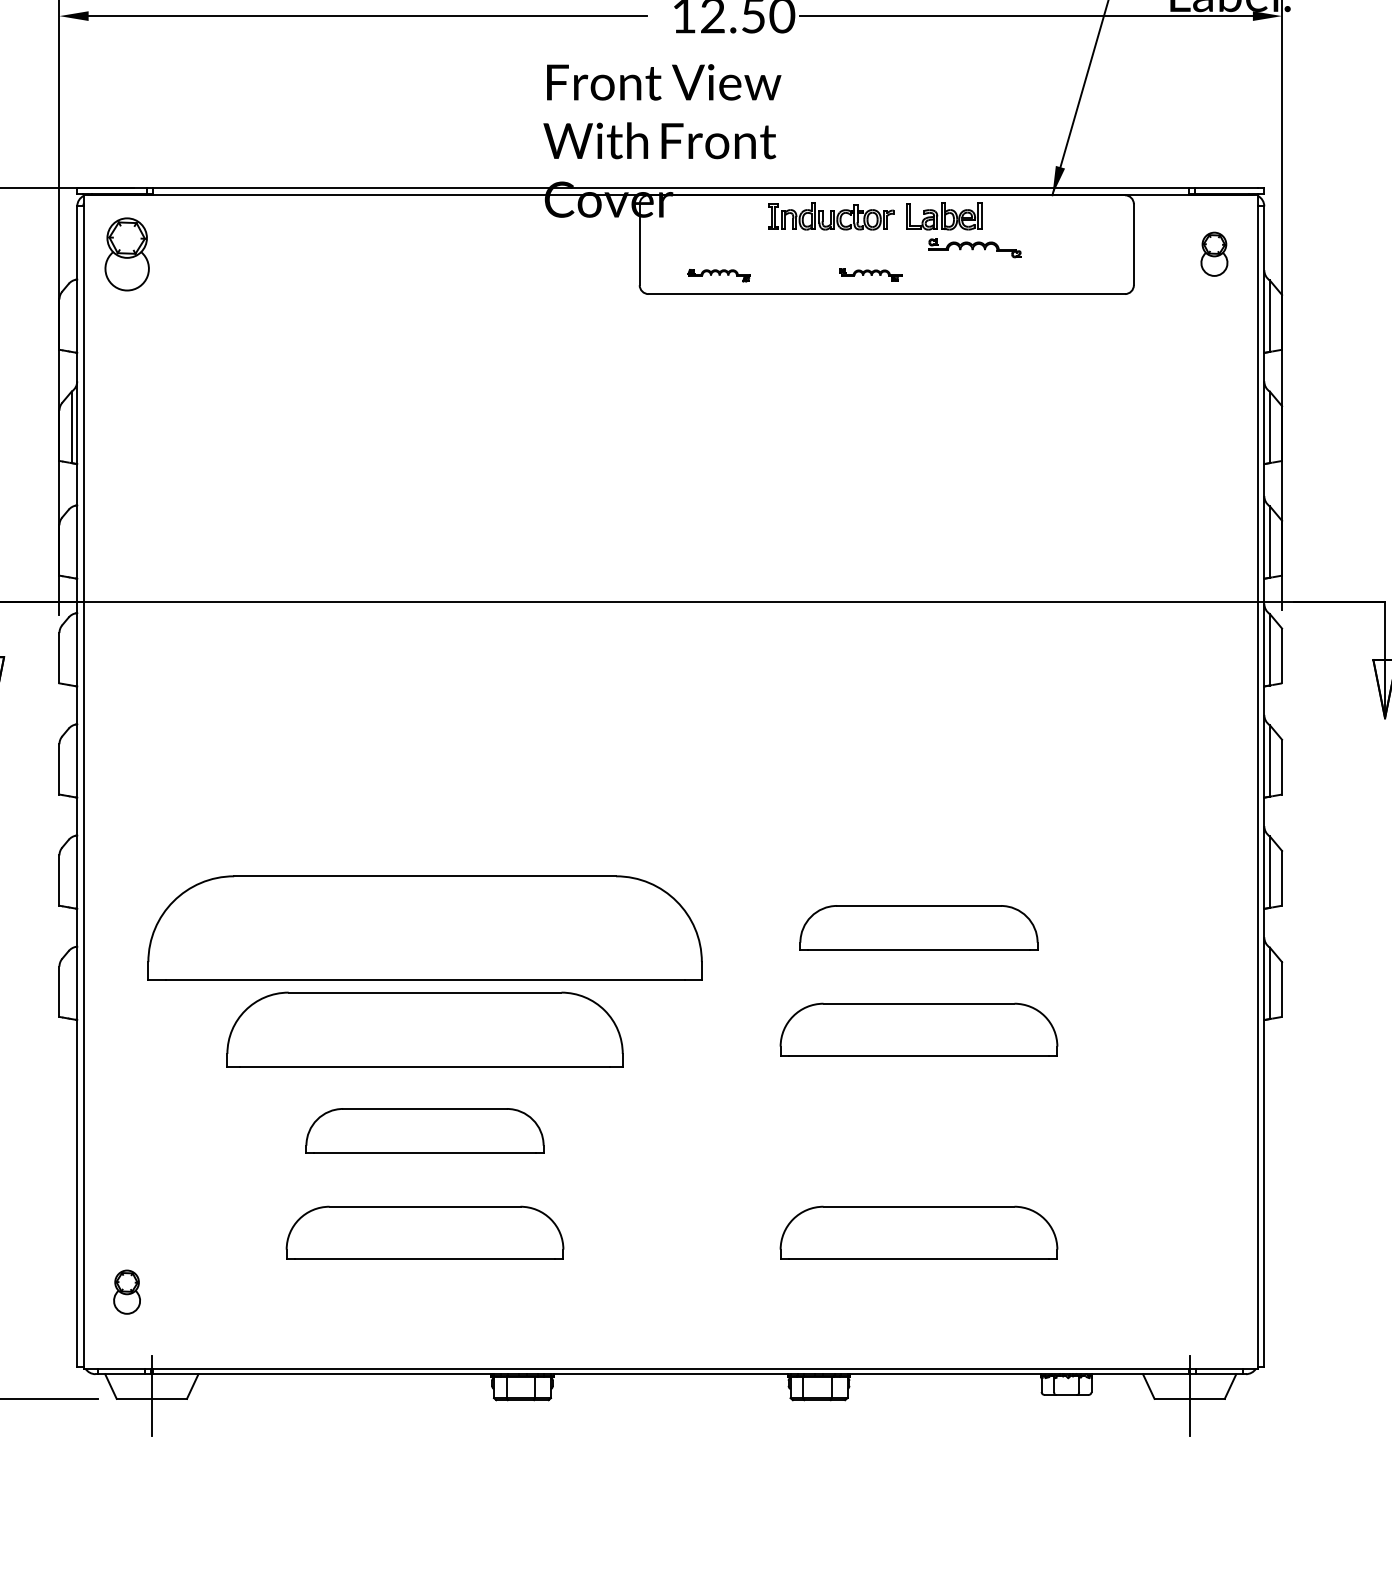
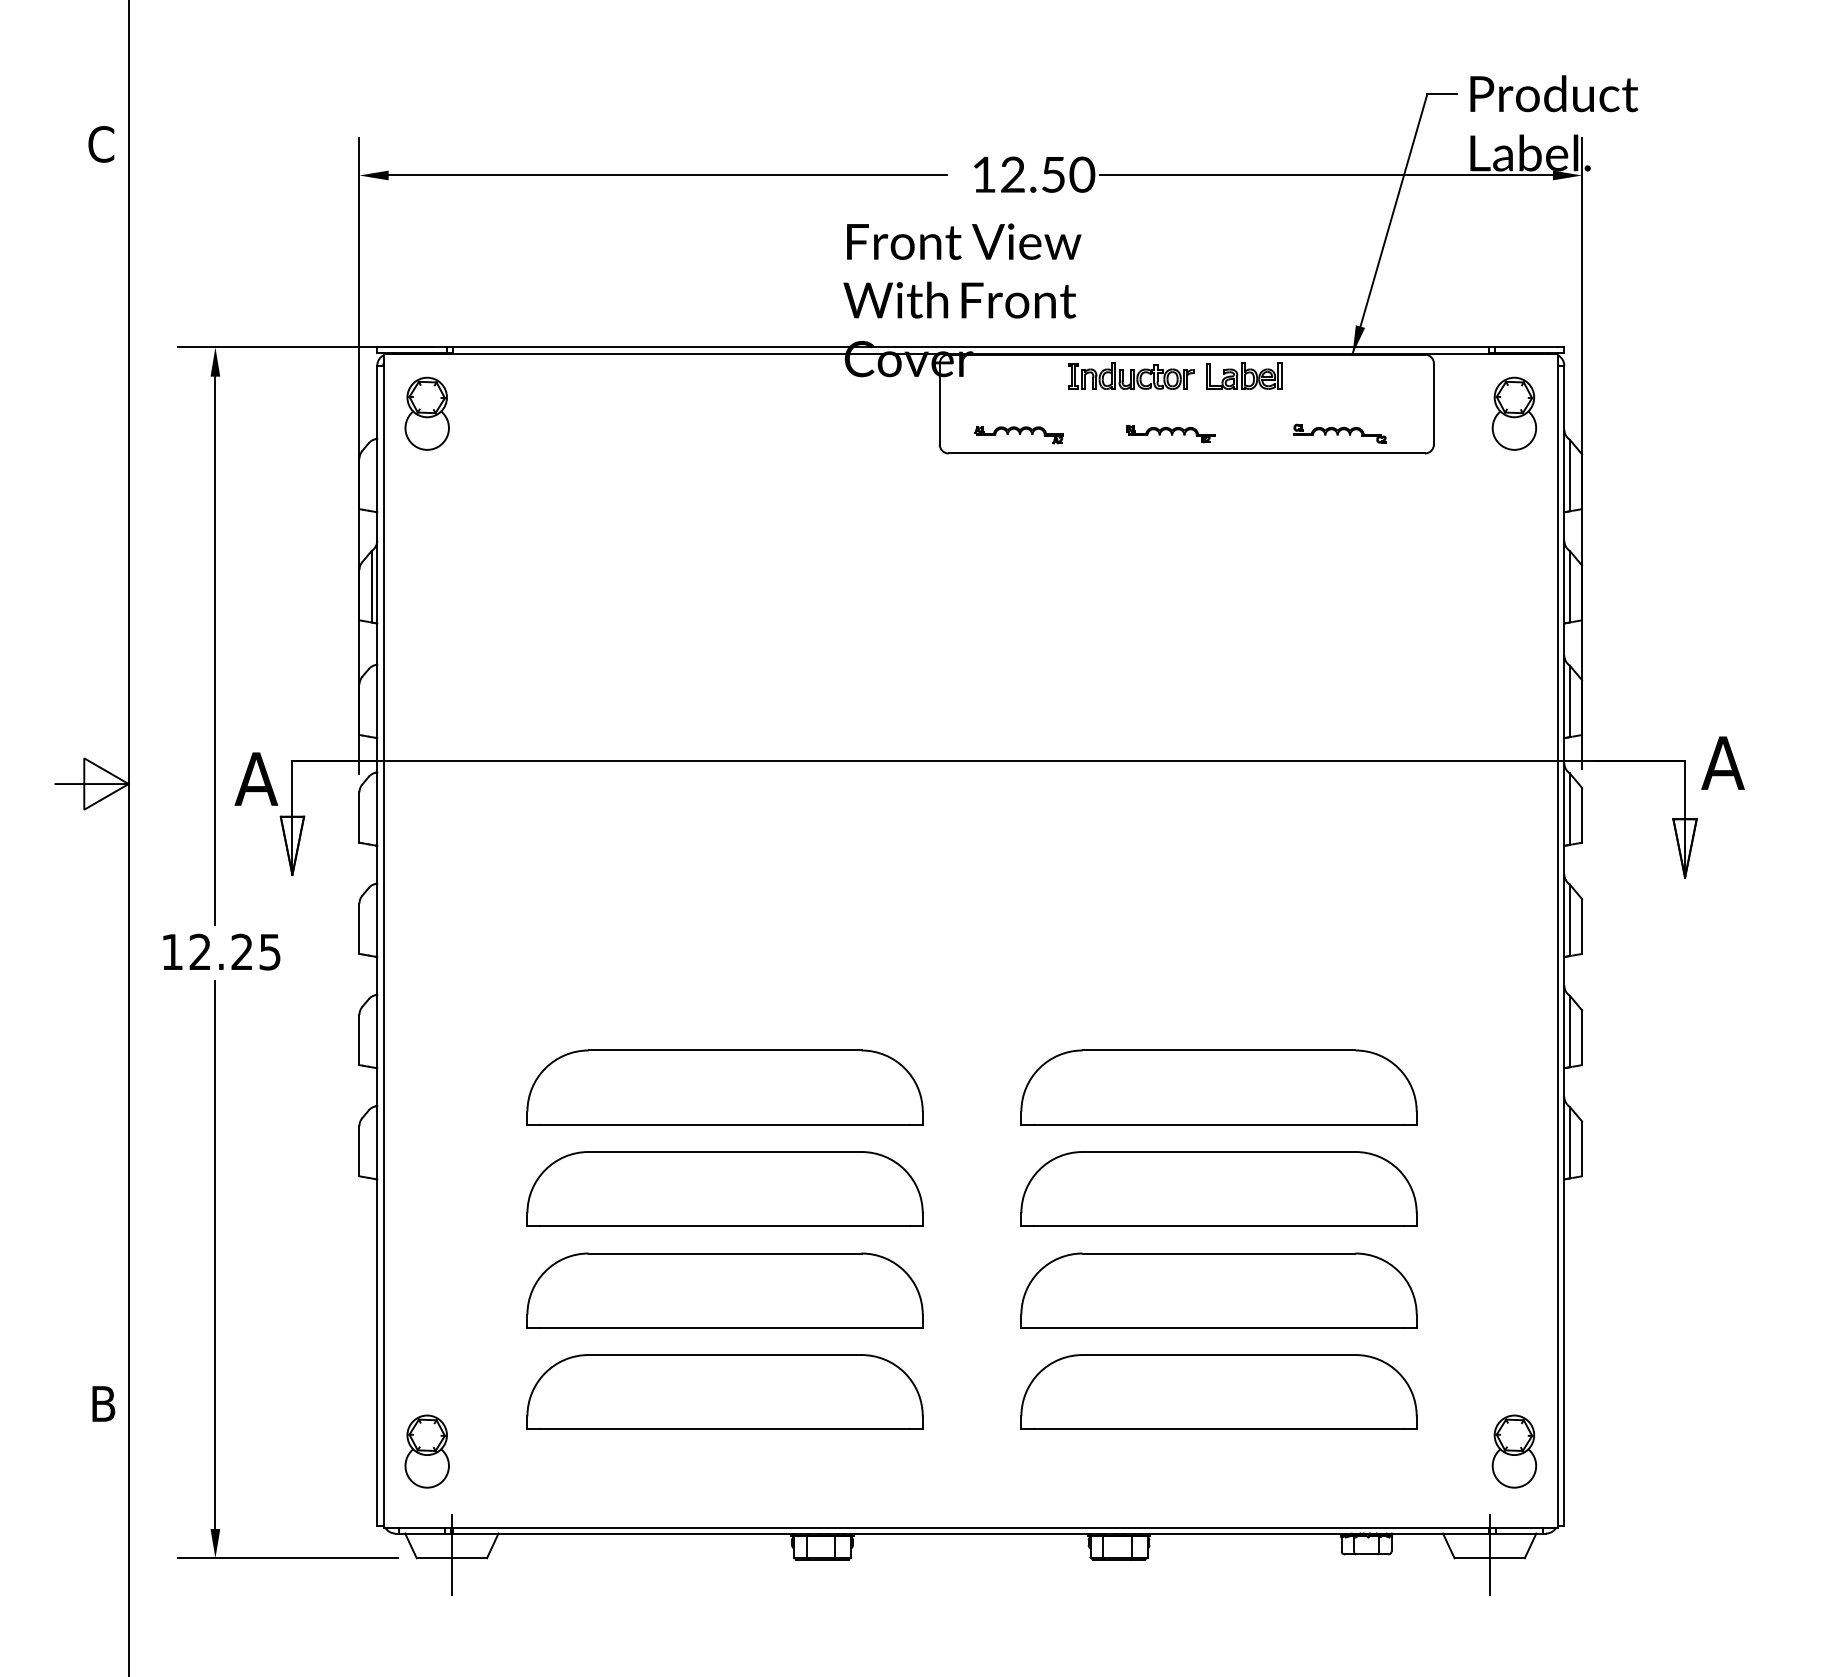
part: (974, 248) -> (1339, 433), moved
part: (1214, 254) -> (1514, 413), size x1.67
part: (718, 275) -> (1018, 434), size x1.43
part: (870, 275) -> (1170, 434), size x1.43
part: (424, 928) -> (724, 1087), size x0.71
part: (918, 928) -> (1218, 1087), size x1.67
part: (918, 1029) -> (1218, 1188), size x1.43
part: (424, 1131) -> (724, 1290), size x1.67
part: (918, 1131) -> (1218, 1290), added
part: (424, 1232) -> (724, 1391), size x1.43
part: (918, 1232) -> (1218, 1391), size x1.43
part: (126, 1292) -> (426, 1451), size x1.67
part: (1214, 1292) -> (1514, 1451), added

